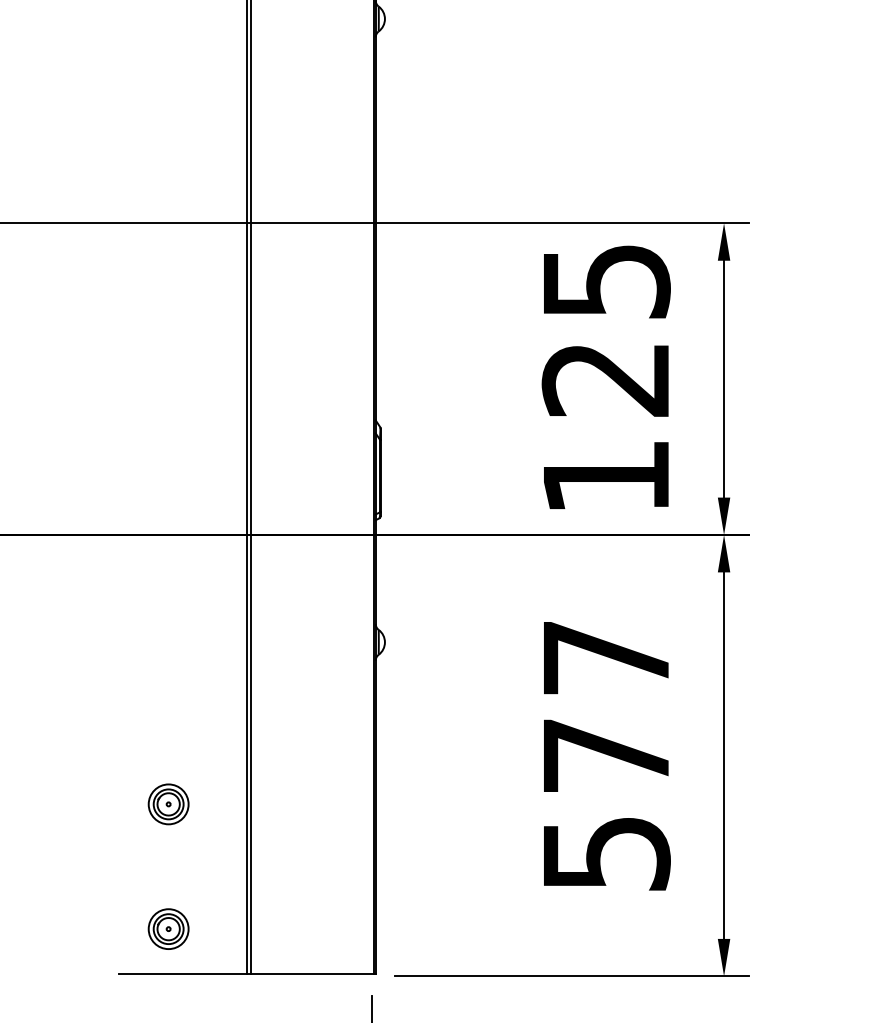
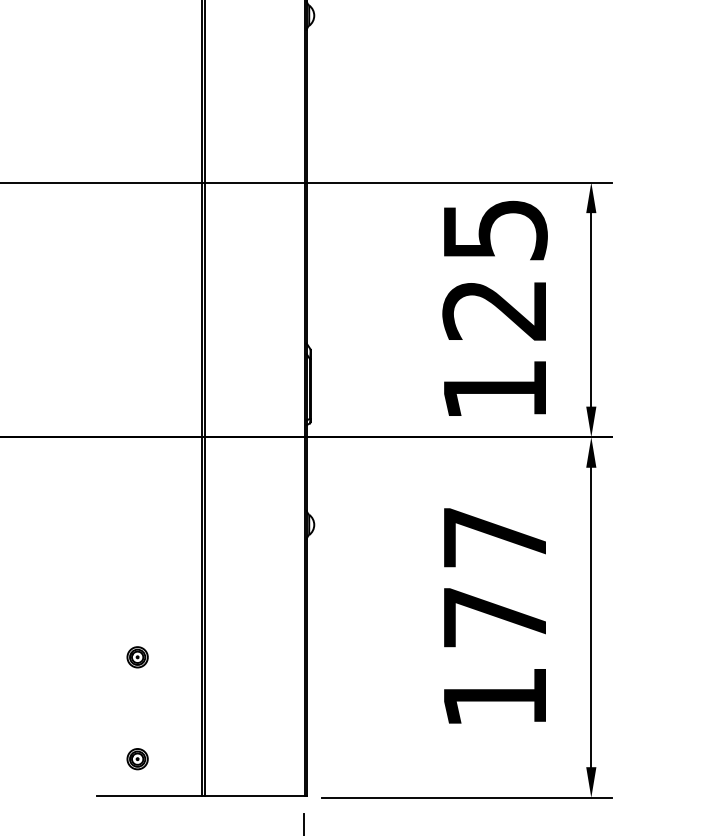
part: (168, 804) -> (137, 657), size x0.62
text: (607, 854) -> (496, 698), 577 -> 177
part: (168, 928) -> (137, 758), size x0.62

